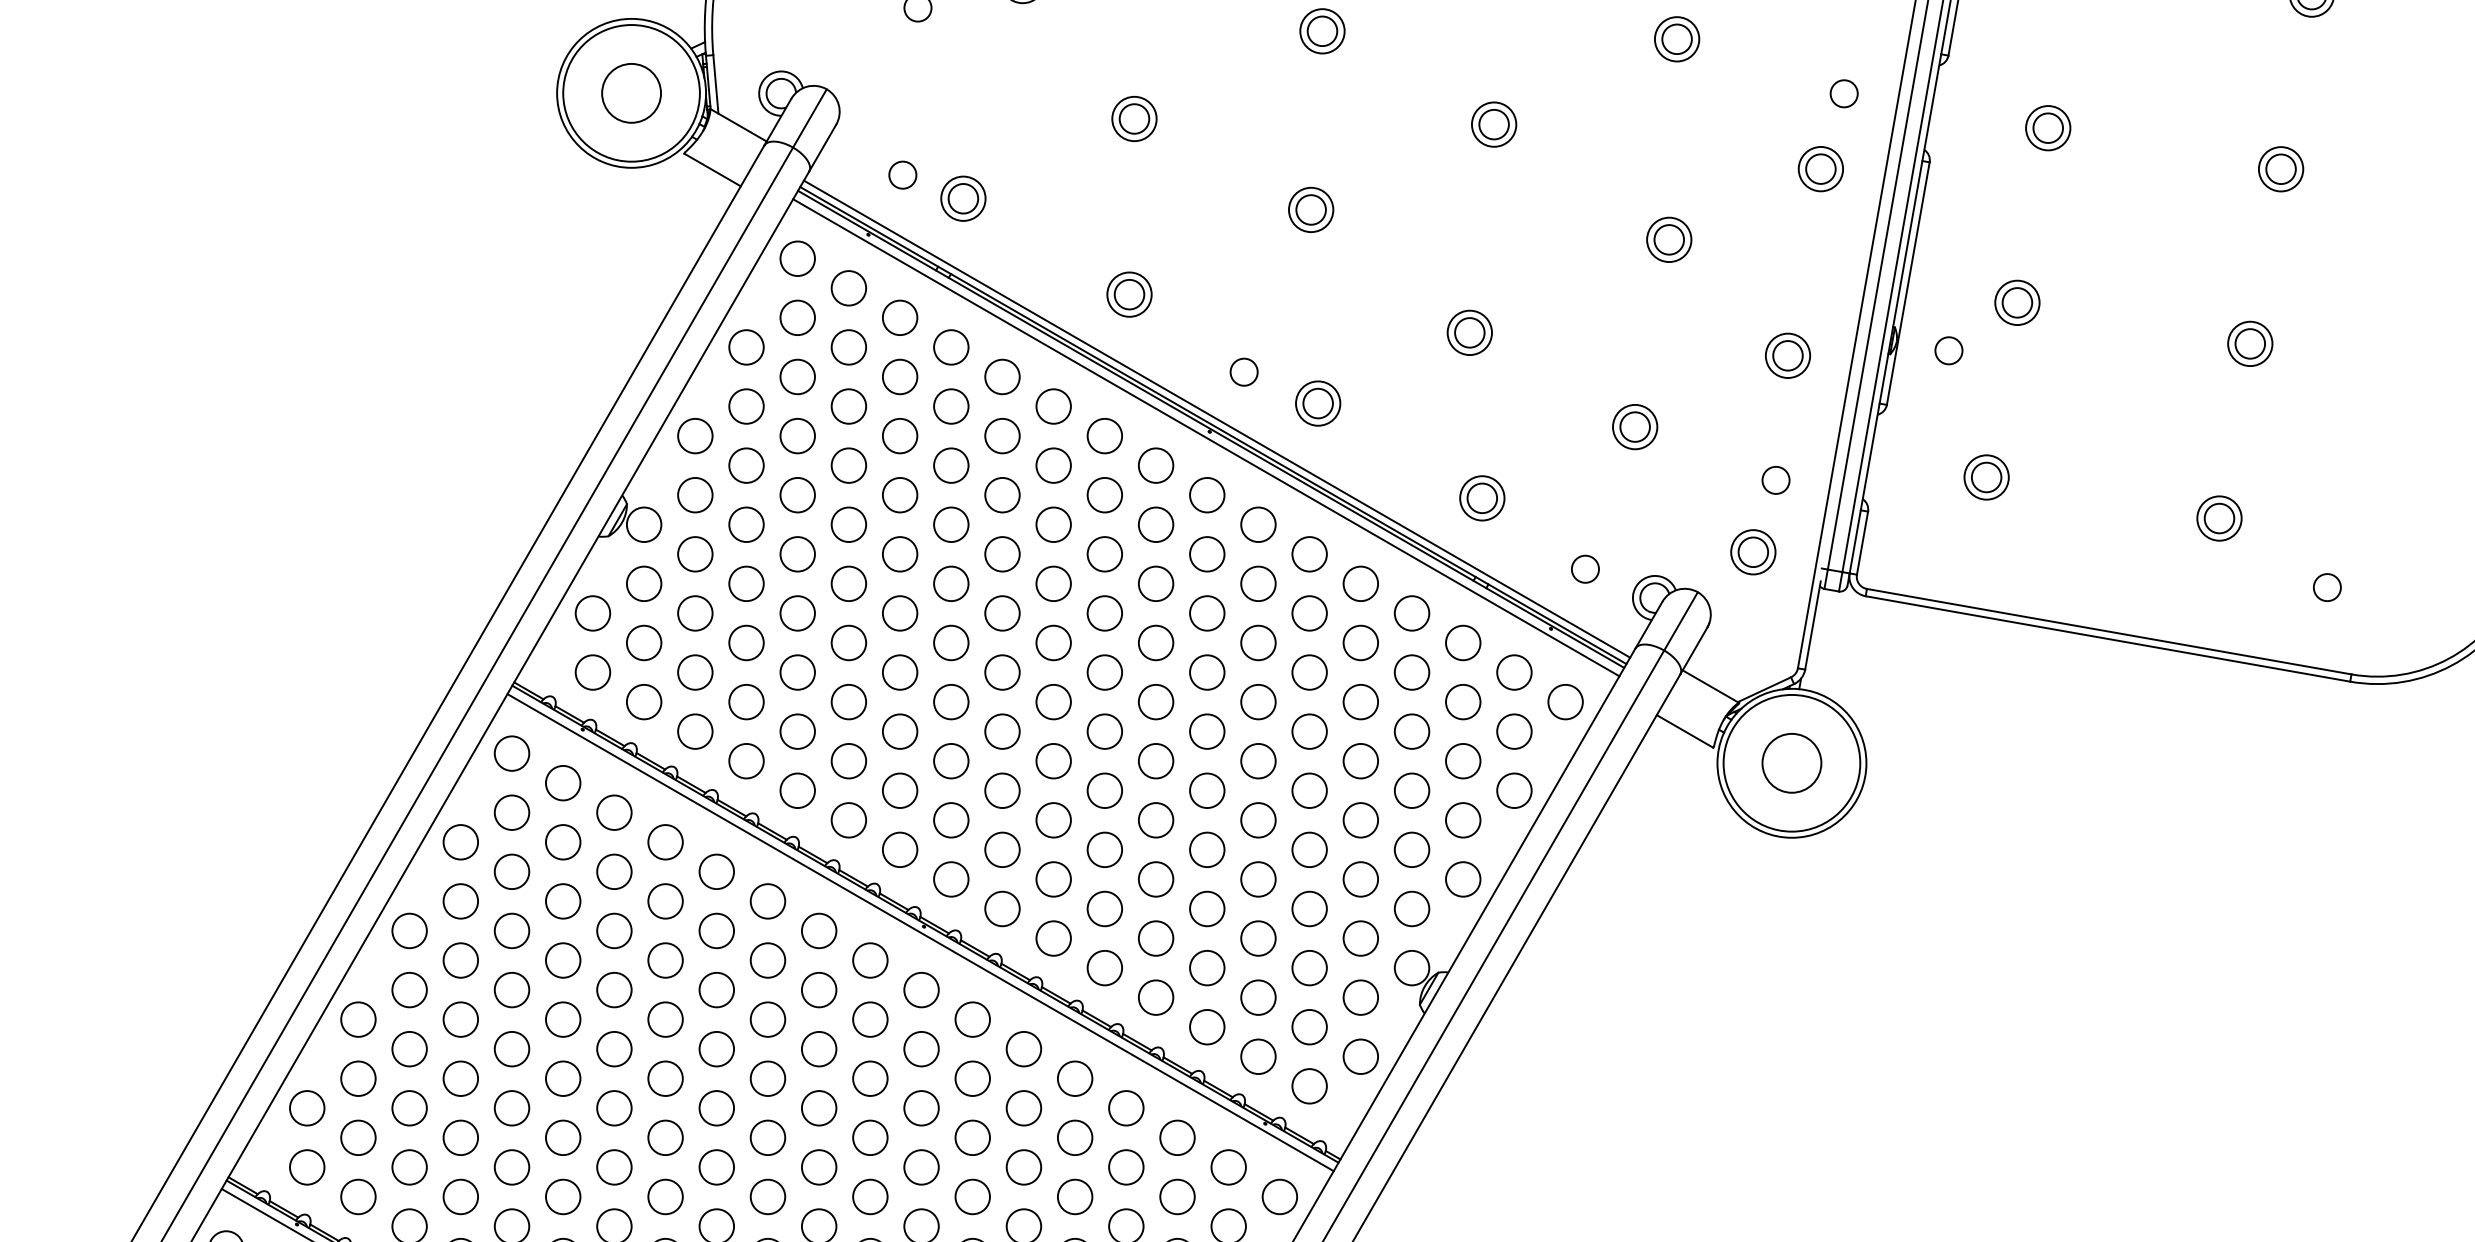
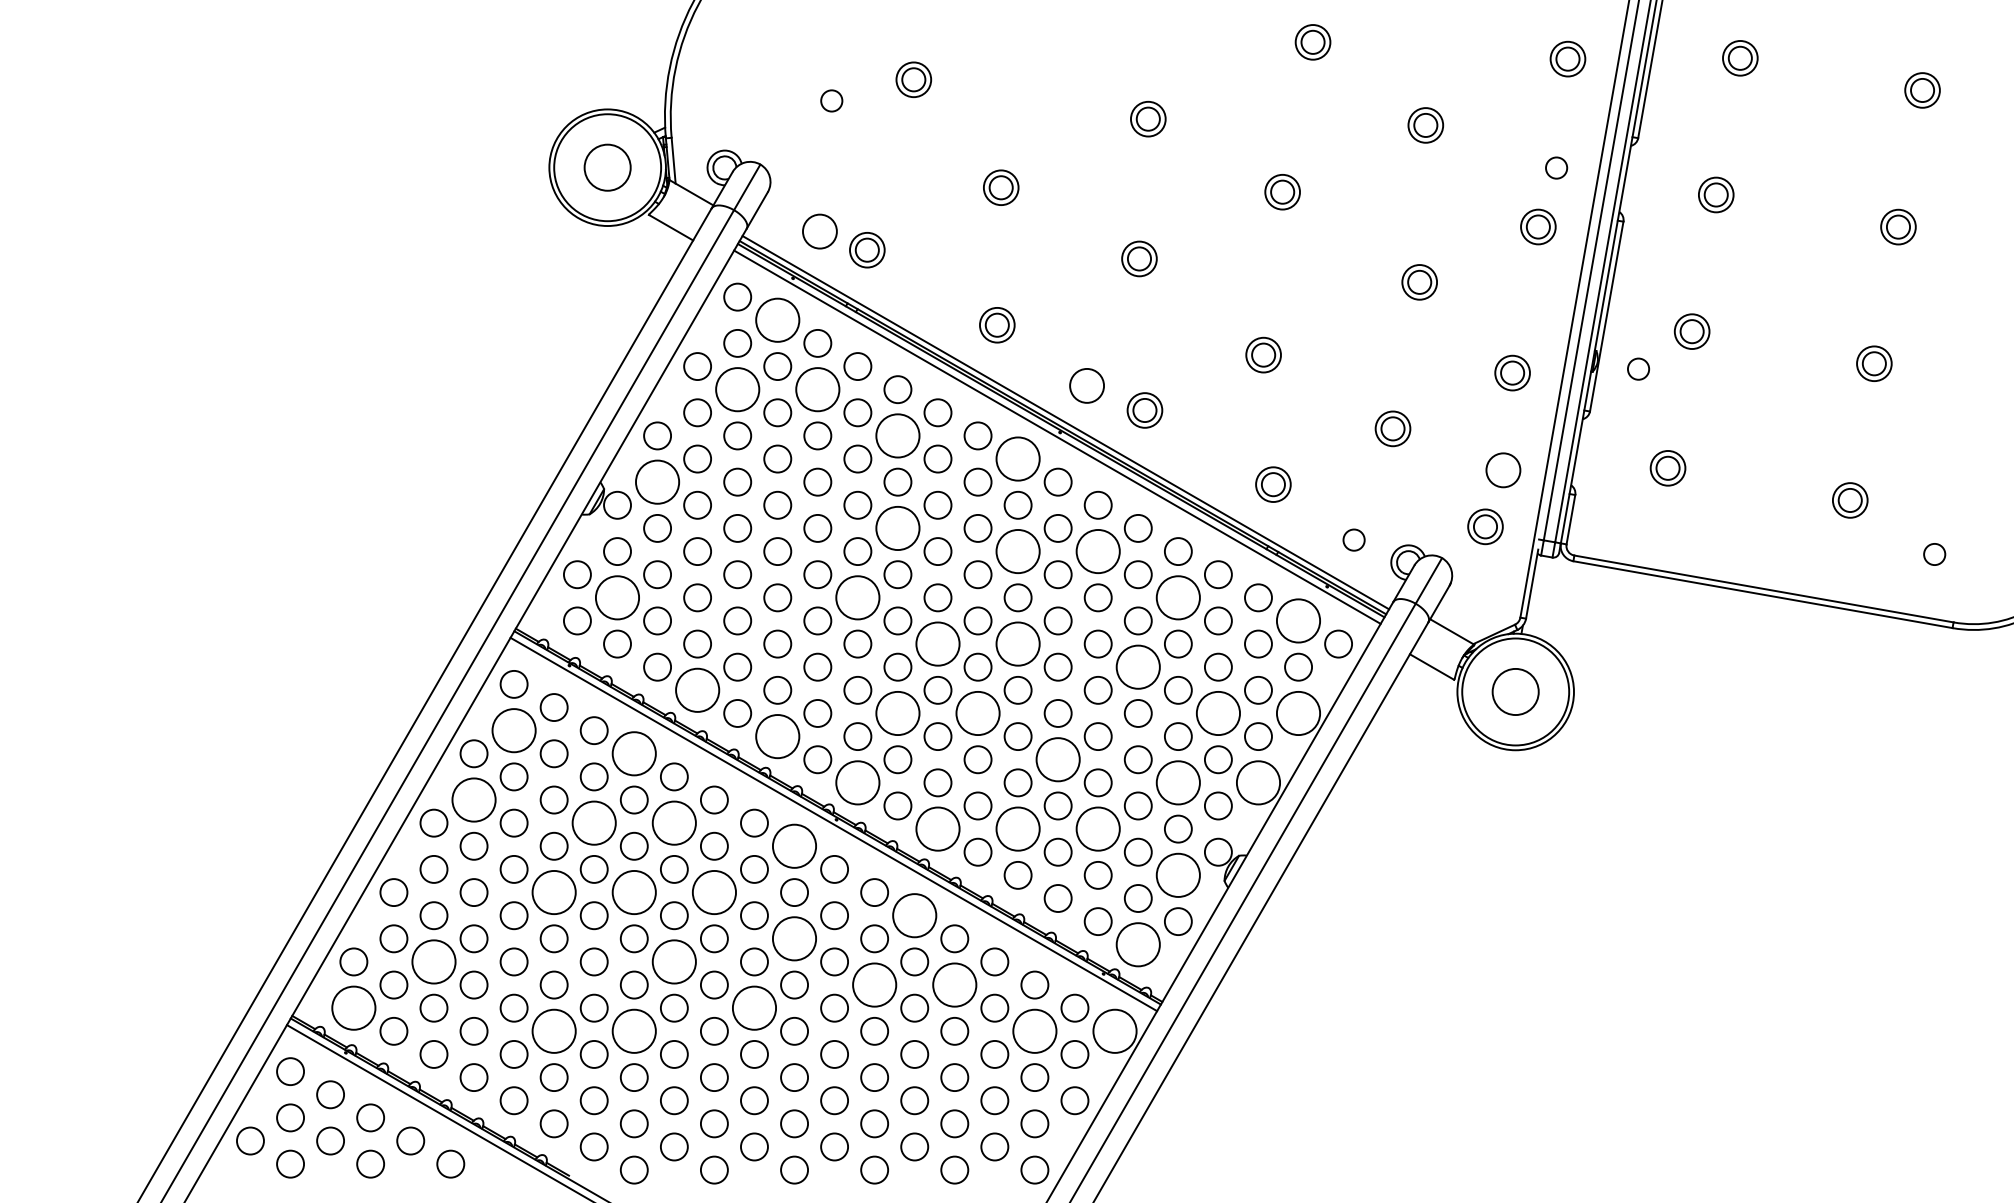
circle: (902, 174) -> (819, 231), size x1.6
circle: (848, 287) -> (777, 319), size x1.6
circle: (1243, 371) -> (1086, 385), size x1.6
circle: (797, 376) -> (737, 389), size x1.6
circle: (899, 376) -> (817, 389), size x1.6
circle: (1001, 435) -> (897, 435), size x1.6
circle: (1155, 464) -> (1017, 458), size x1.6
circle: (1775, 480) -> (1502, 470), size x1.6
circle: (695, 494) -> (657, 481), size x1.6
circle: (1001, 553) -> (897, 527), size x1.6
circle: (1155, 583) -> (1017, 551), size x1.6
circle: (1257, 583) -> (1097, 551), size x1.6
circle: (644, 642) -> (617, 597), size x1.6
circle: (950, 642) -> (857, 597), size x1.6
circle: (1359, 642) -> (1177, 597), size x1.6
circle: (1514, 671) -> (1298, 620), size x1.6
circle: (1053, 701) -> (937, 643), size x1.6
circle: (1155, 701) -> (1017, 643), size x1.6
circle: (1308, 730) -> (1137, 666), size x1.6
circle: (746, 760) -> (697, 689), size x1.6
circle: (1001, 789) -> (897, 712), size x1.6
circle: (1104, 789) -> (977, 712), size x1.6
circle: (1410, 789) -> (1217, 712), size x1.6
circle: (1514, 789) -> (1298, 712), size x1.6
circle: (511, 812) -> (513, 730), size x1.6
circle: (848, 820) -> (777, 736), size x1.6
circle: (664, 841) -> (633, 753), size x1.6
circle: (1206, 849) -> (1057, 759), size x1.6
circle: (950, 878) -> (857, 782), size x1.6
circle: (1359, 878) -> (1177, 782), size x1.6
circle: (1461, 878) -> (1257, 782), size x1.6
circle: (460, 900) -> (473, 799), size x1.6
circle: (613, 930) -> (593, 822), size x1.6
circle: (715, 930) -> (673, 822), size x1.6
circle: (1053, 937) -> (937, 828), size x1.6
circle: (1155, 937) -> (1017, 828), size x1.6
circle: (1257, 937) -> (1097, 828), size x1.6
circle: (870, 959) -> (794, 845), size x1.6
circle: (1359, 996) -> (1177, 874), size x1.6
circle: (562, 1019) -> (553, 892), size x1.6
circle: (664, 1019) -> (633, 892), size x1.6
circle: (766, 1019) -> (713, 892), size x1.6
circle: (1023, 1048) -> (914, 915), size x1.6
circle: (870, 1078) -> (794, 938), size x1.6
circle: (1308, 1086) -> (1137, 944), size x1.6
circle: (408, 1107) -> (433, 961), size x1.6
circle: (715, 1107) -> (673, 961), size x1.6
circle: (972, 1137) -> (874, 984), size x1.6
circle: (1074, 1137) -> (954, 984), size x1.6
circle: (306, 1166) -> (353, 1007), size x1.6
circle: (817, 1166) -> (753, 1007), size x1.6
circle: (562, 1195) -> (553, 1030), size x1.6
circle: (664, 1195) -> (633, 1030), size x1.6
circle: (1177, 1195) -> (1034, 1030), size x1.6
circle: (1279, 1195) -> (1114, 1030), size x1.6

